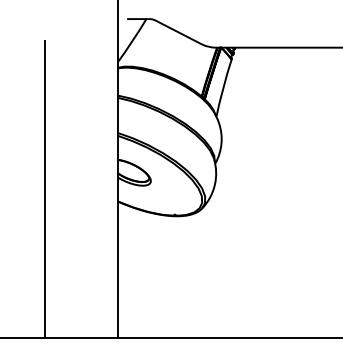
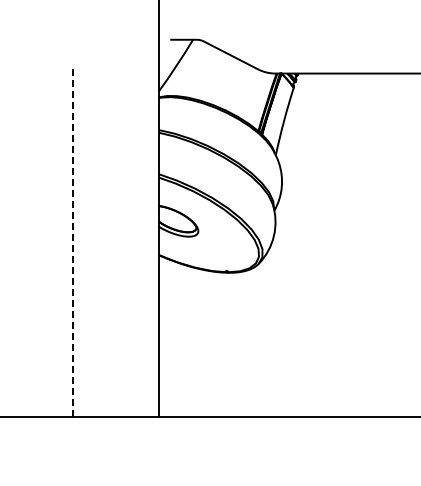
line: (44, 188) -> (72, 240), solid -> dashed

